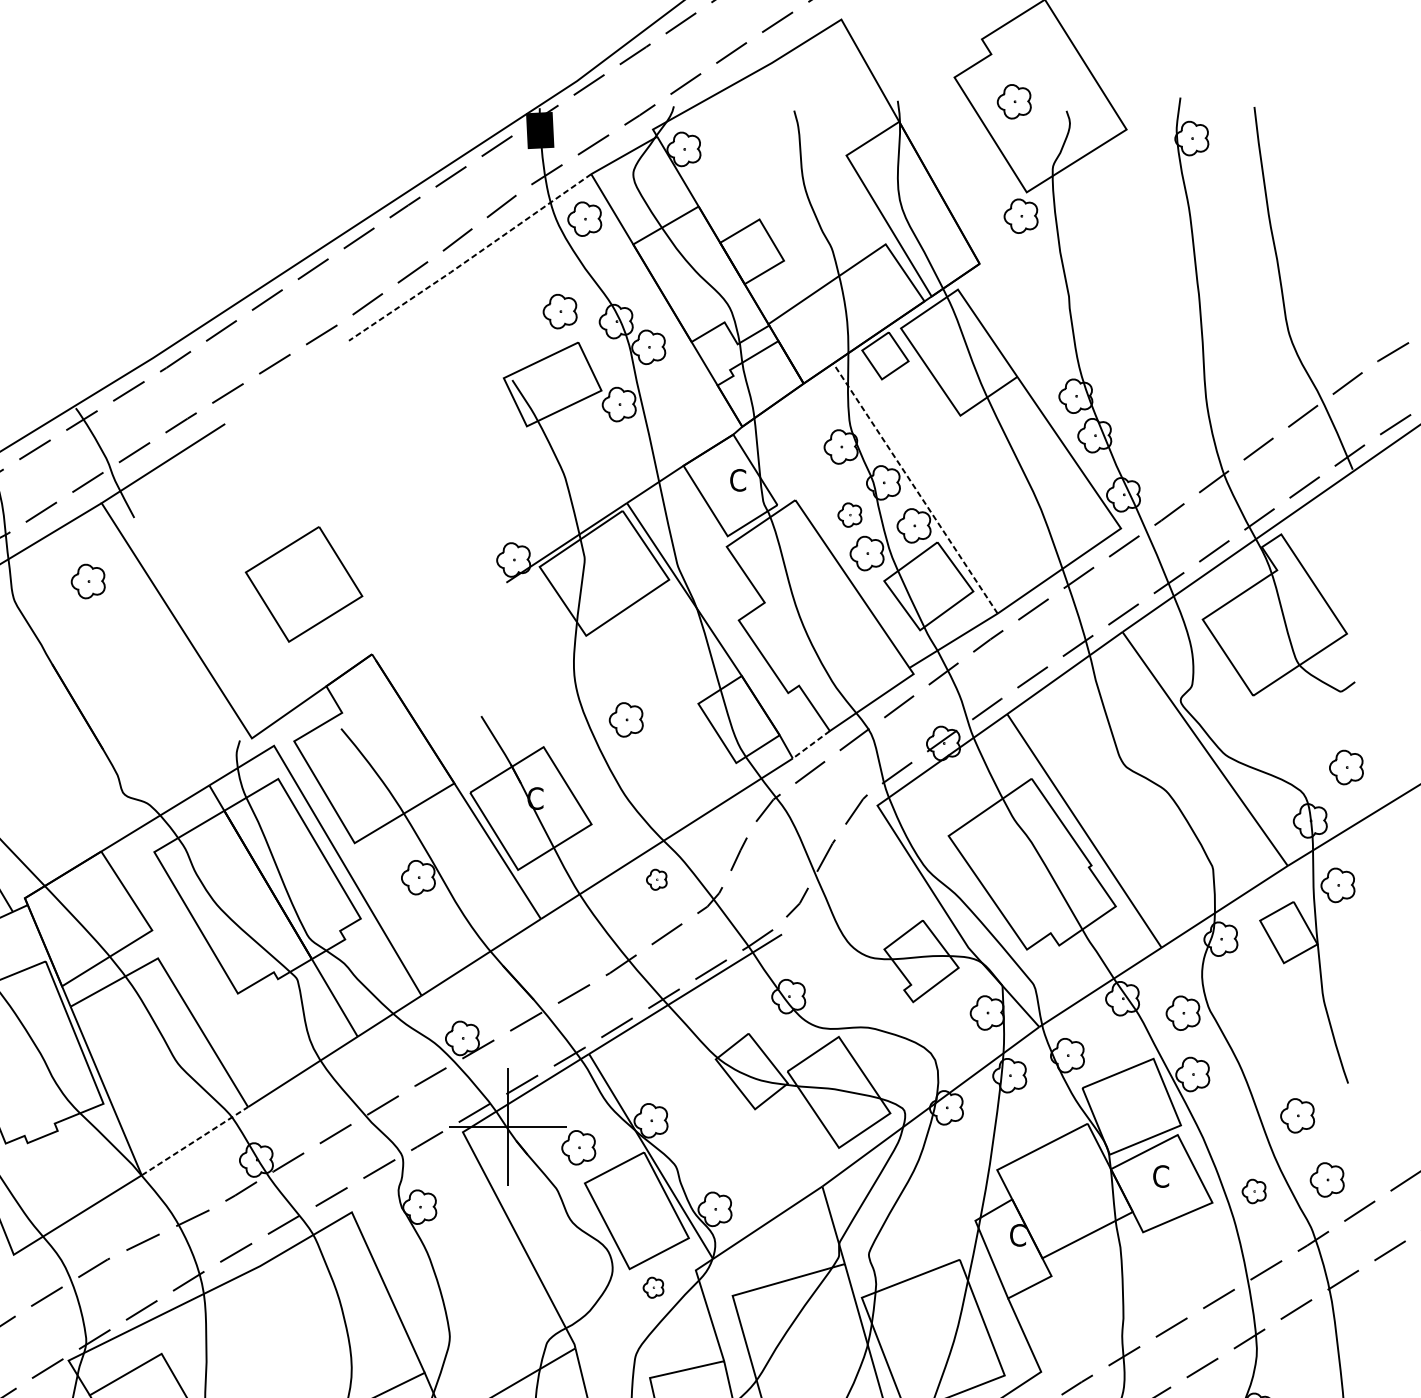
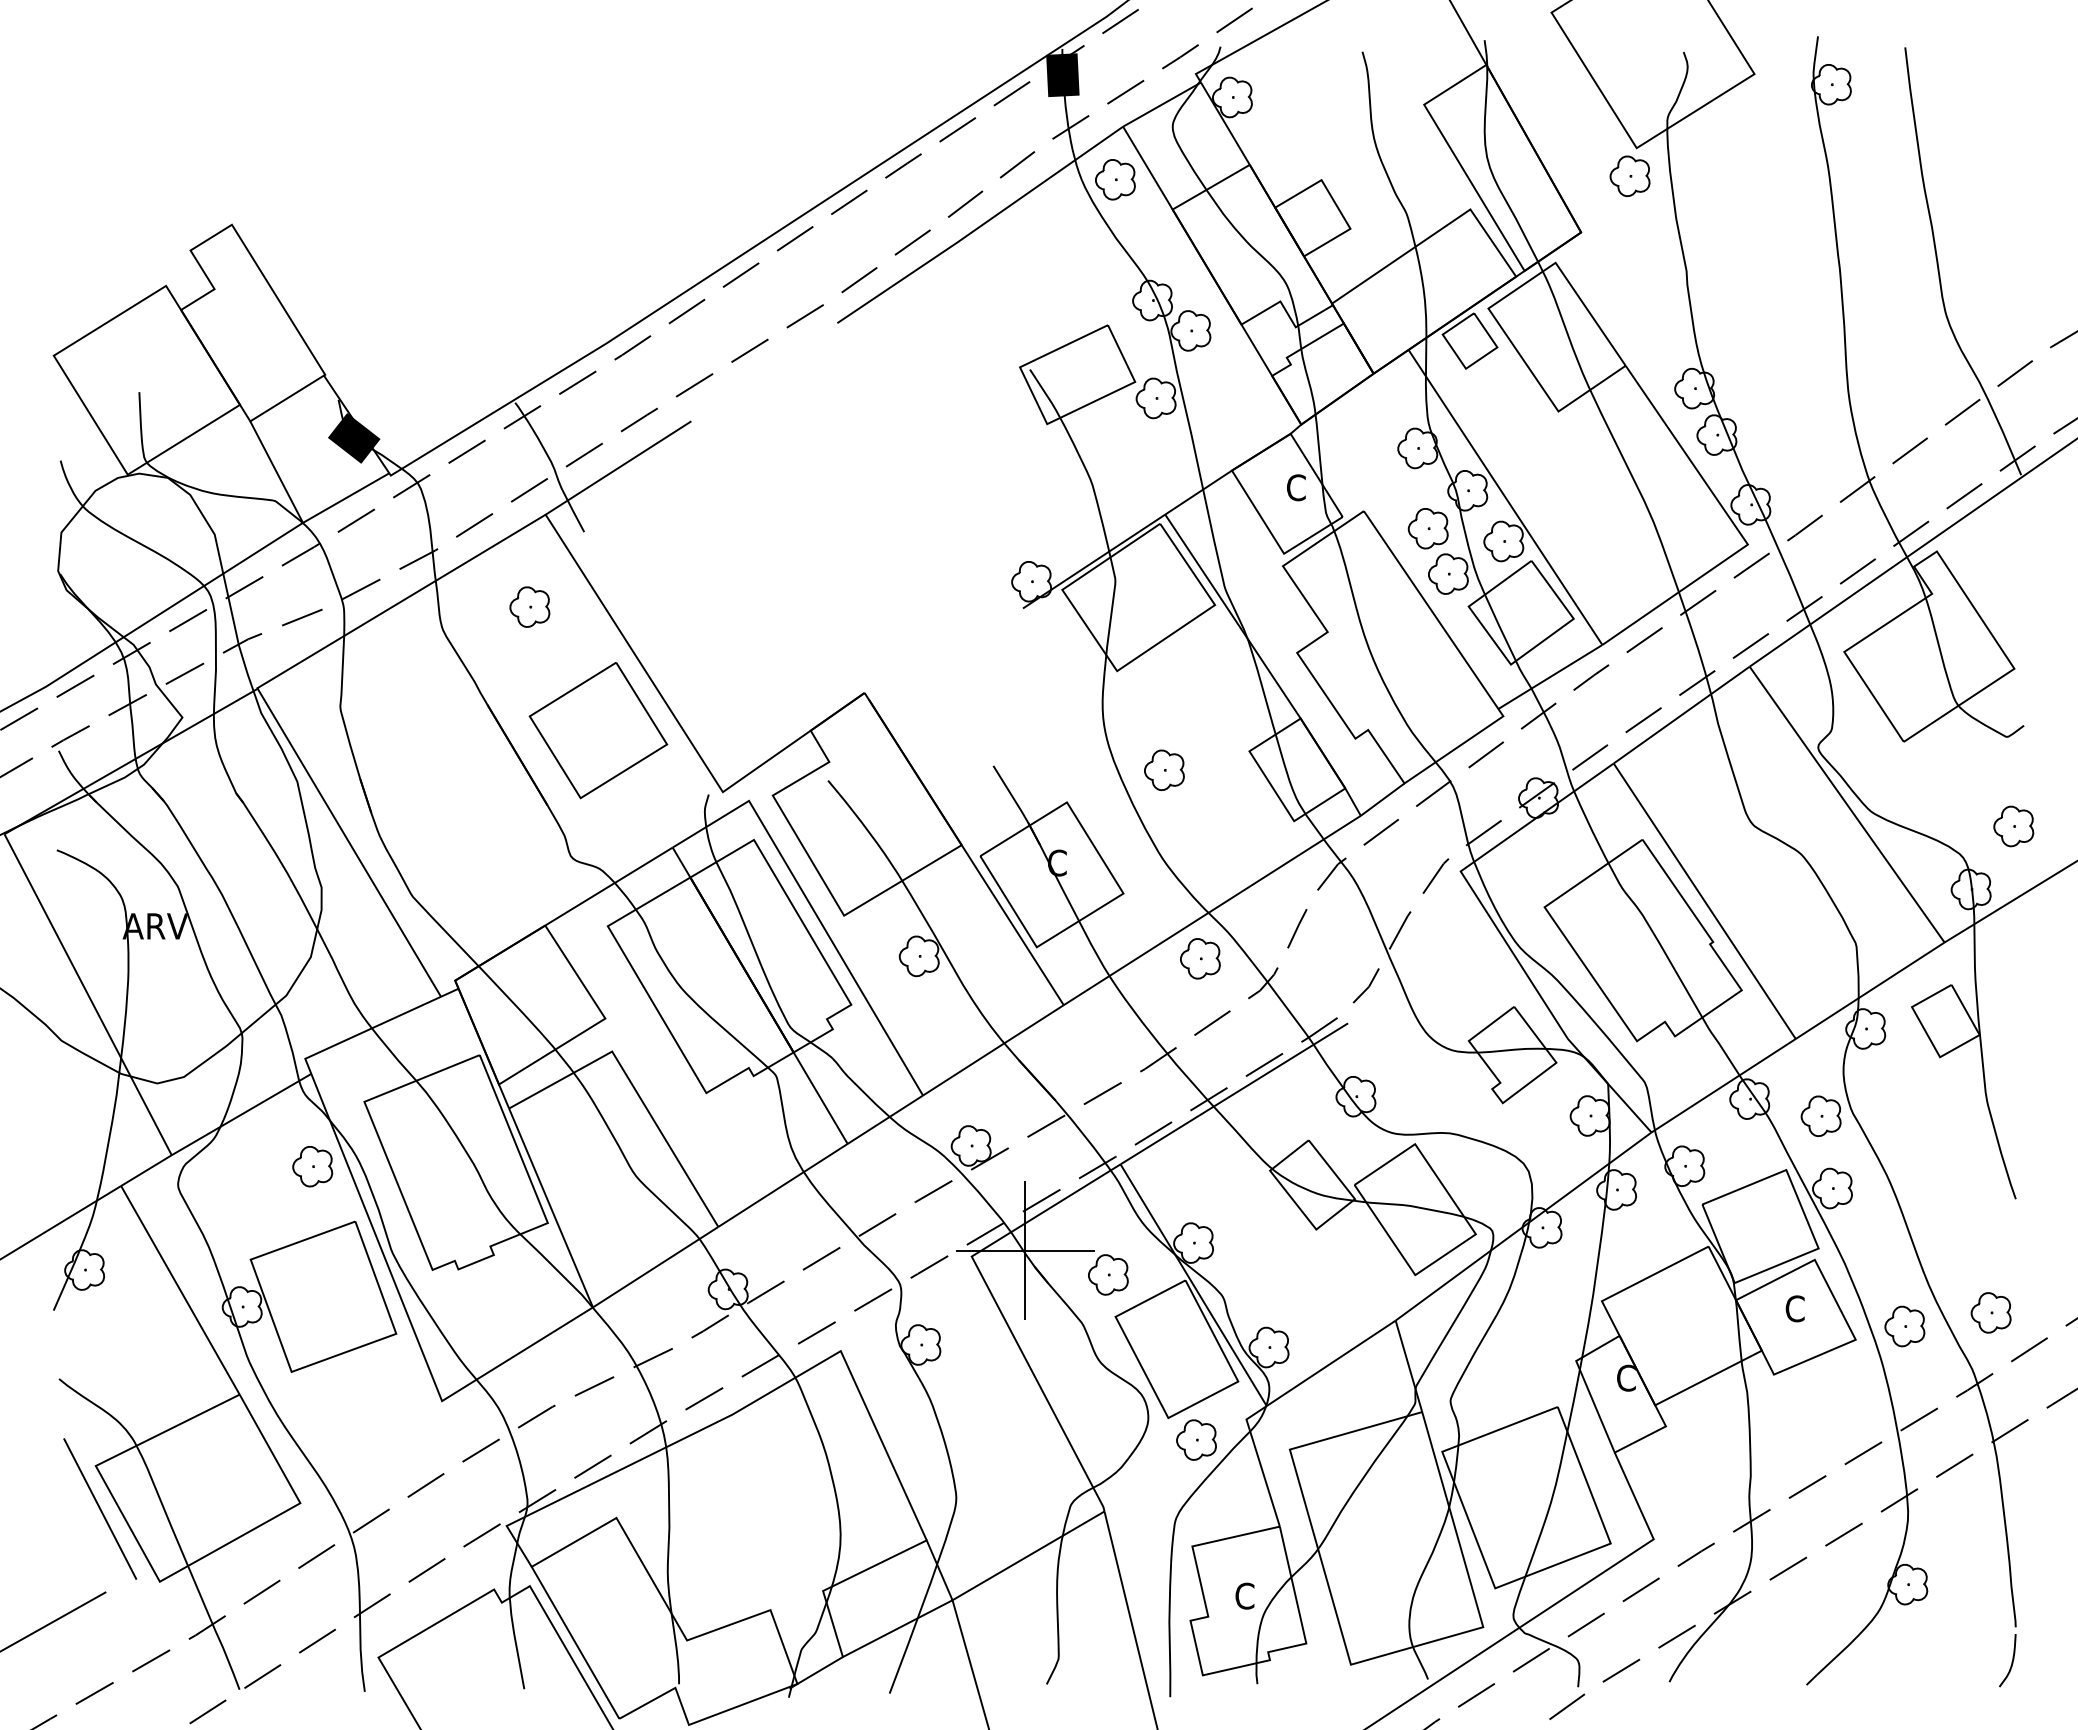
part: (1013, 101) -> (1621, 41), removed
line: (470, 258) -> (980, 226), dashed -> solid
part: (560, 311) -> (1086, 288), removed
line: (915, 488) -> (1505, 497), dashed -> solid
part: (849, 514) -> (1427, 528), size x1.43
part: (304, 584) -> (598, 730), moved
line: (811, 744) -> (1382, 799), dashed -> solid
part: (656, 879) -> (1200, 958), size x1.67
part: (1337, 885) -> (2003, 965), removed
part: (1297, 1115) -> (1955, 1236), removed
line: (194, 1141) -> (655, 1267), dashed -> solid
part: (1253, 1191) -> (1904, 1326), size x1.43
part: (653, 1287) -> (1196, 1439), size x1.67

